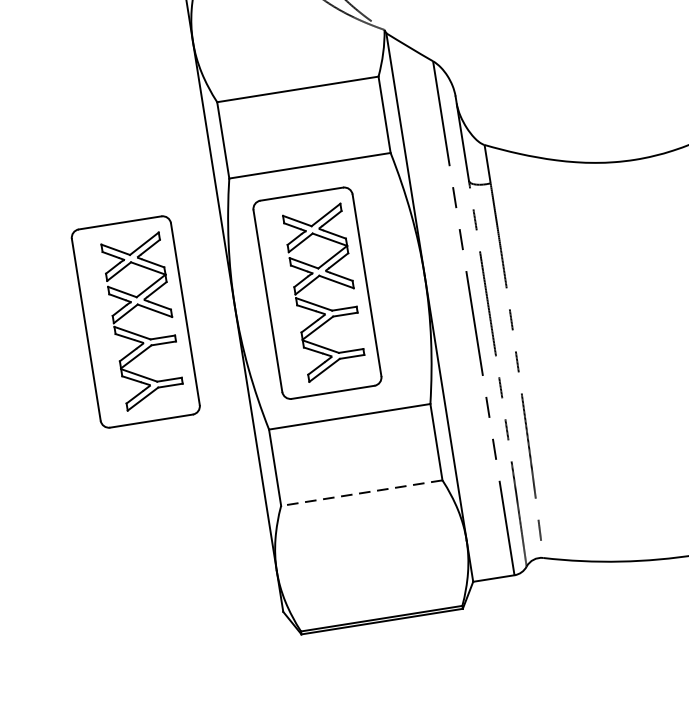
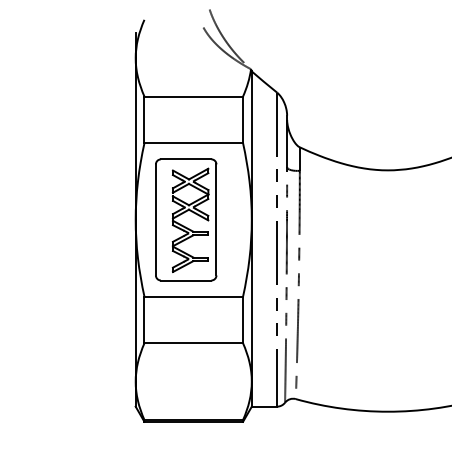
part: (136, 321) -> (75, 219), removed
line: (361, 493) -> (193, 343), dashed -> solid

